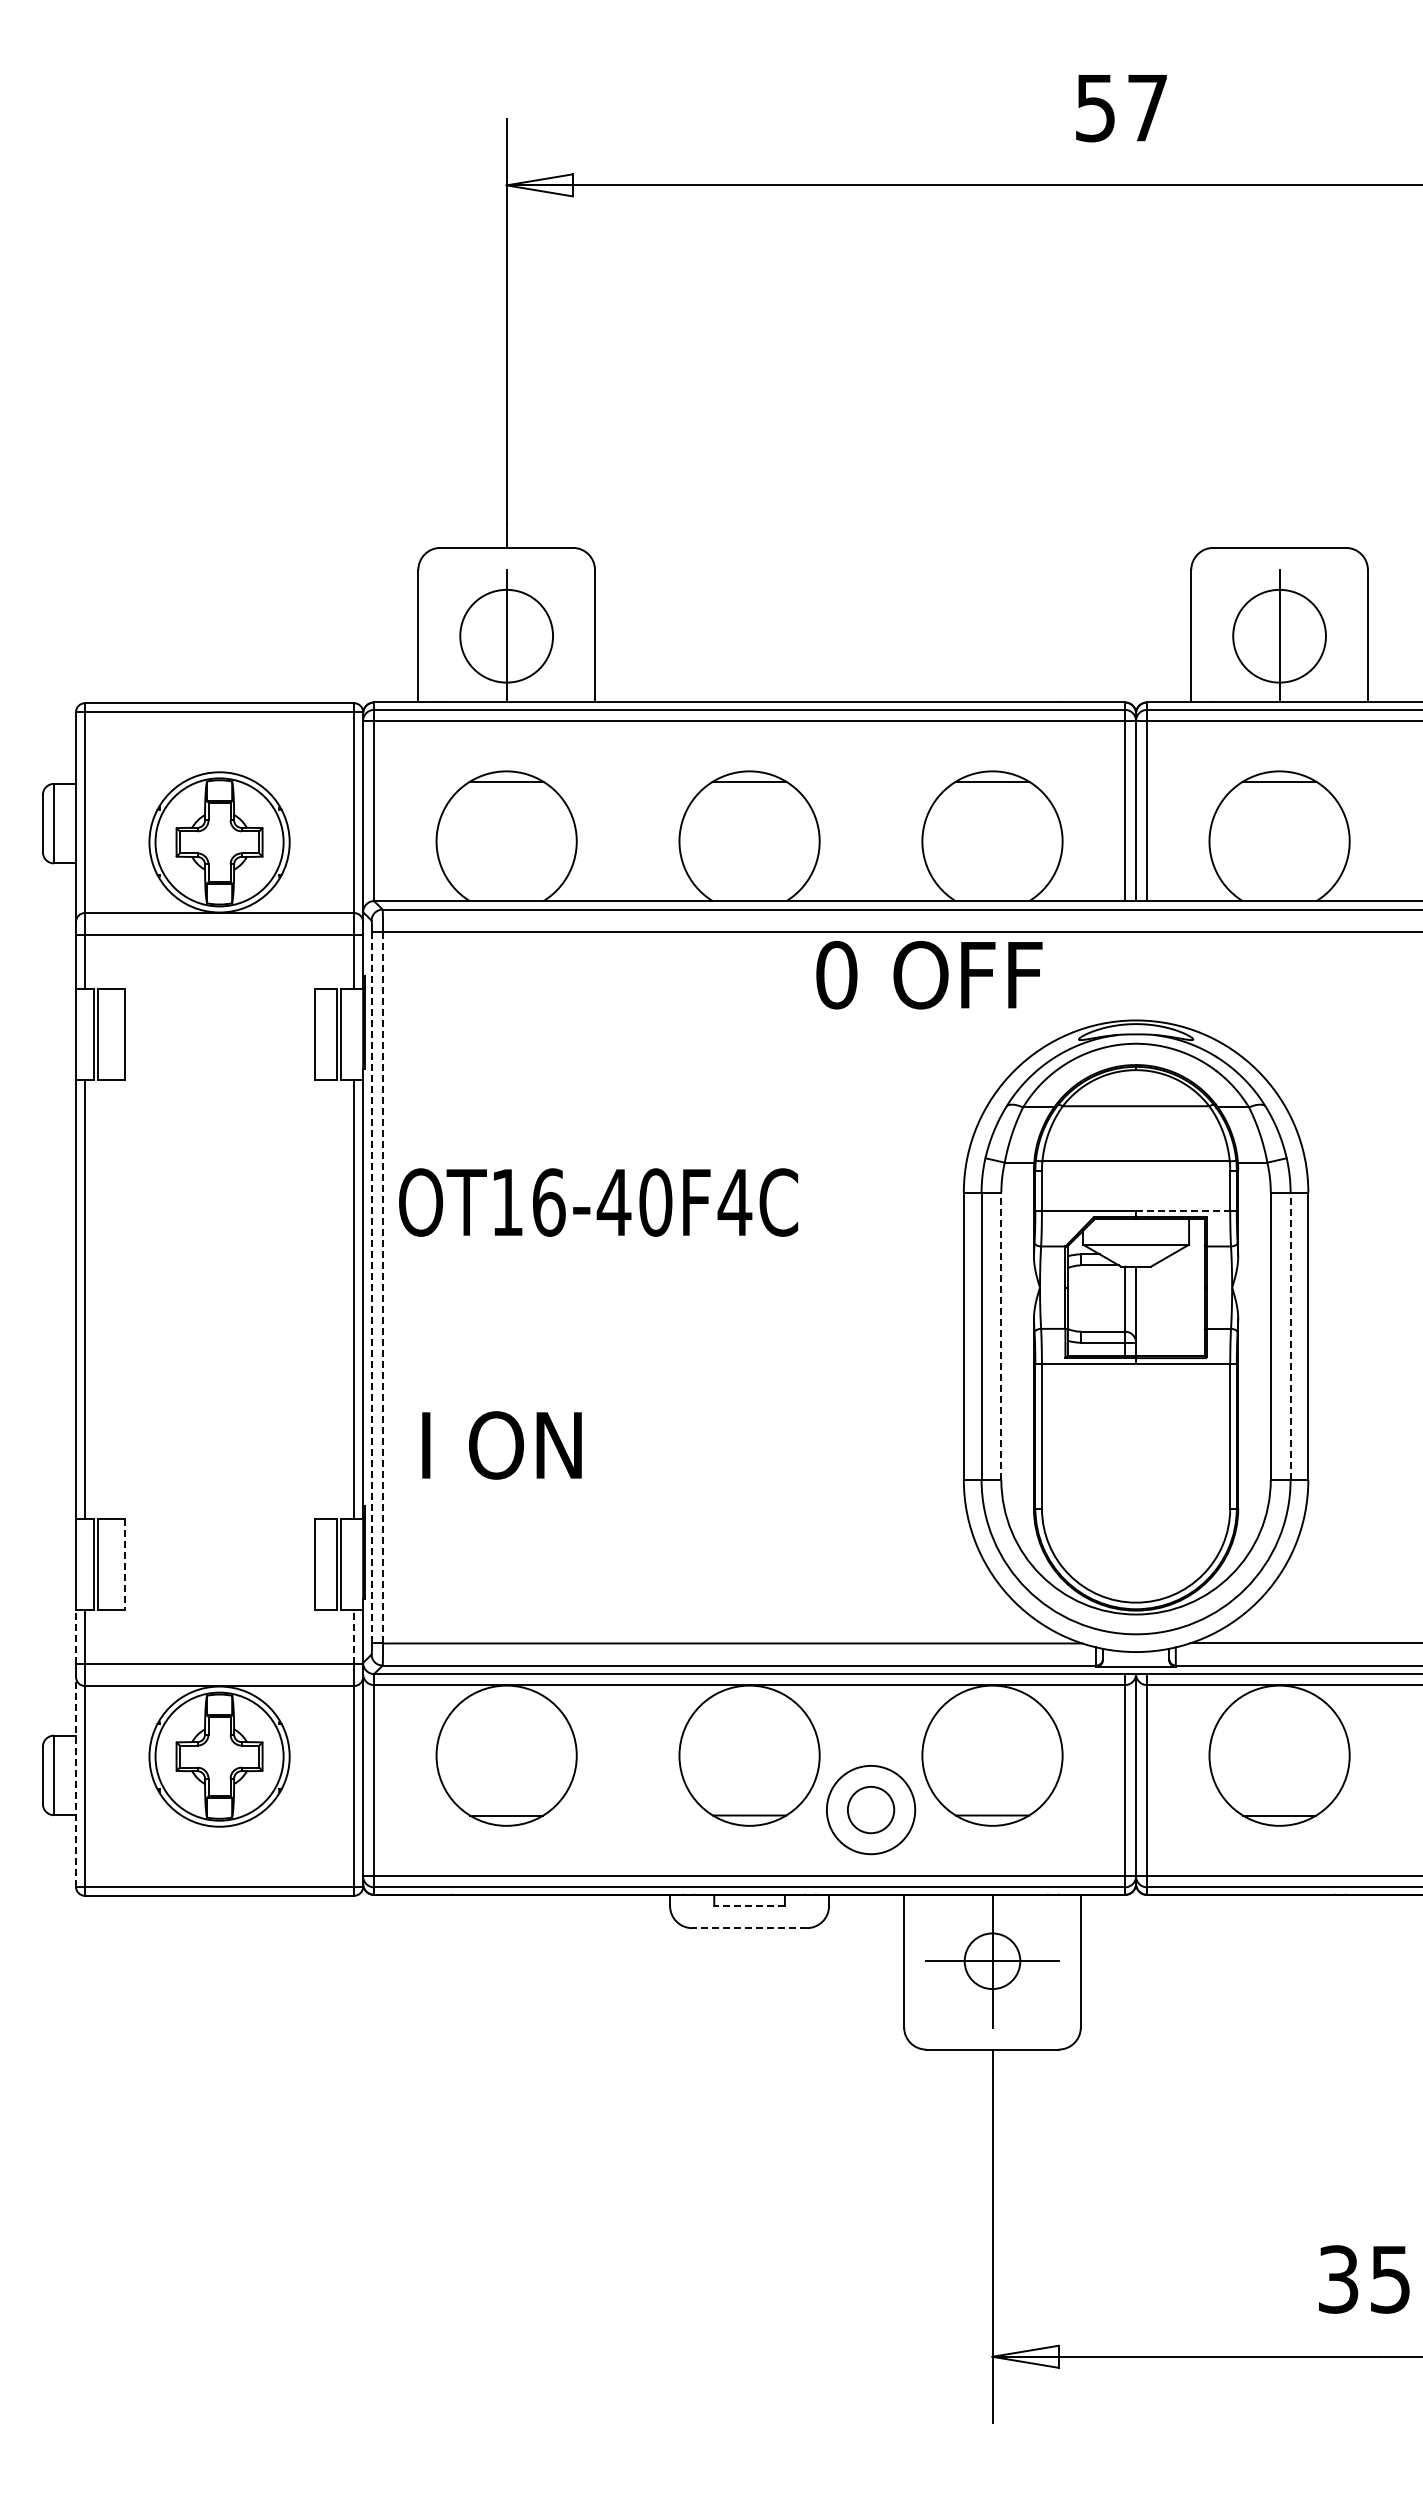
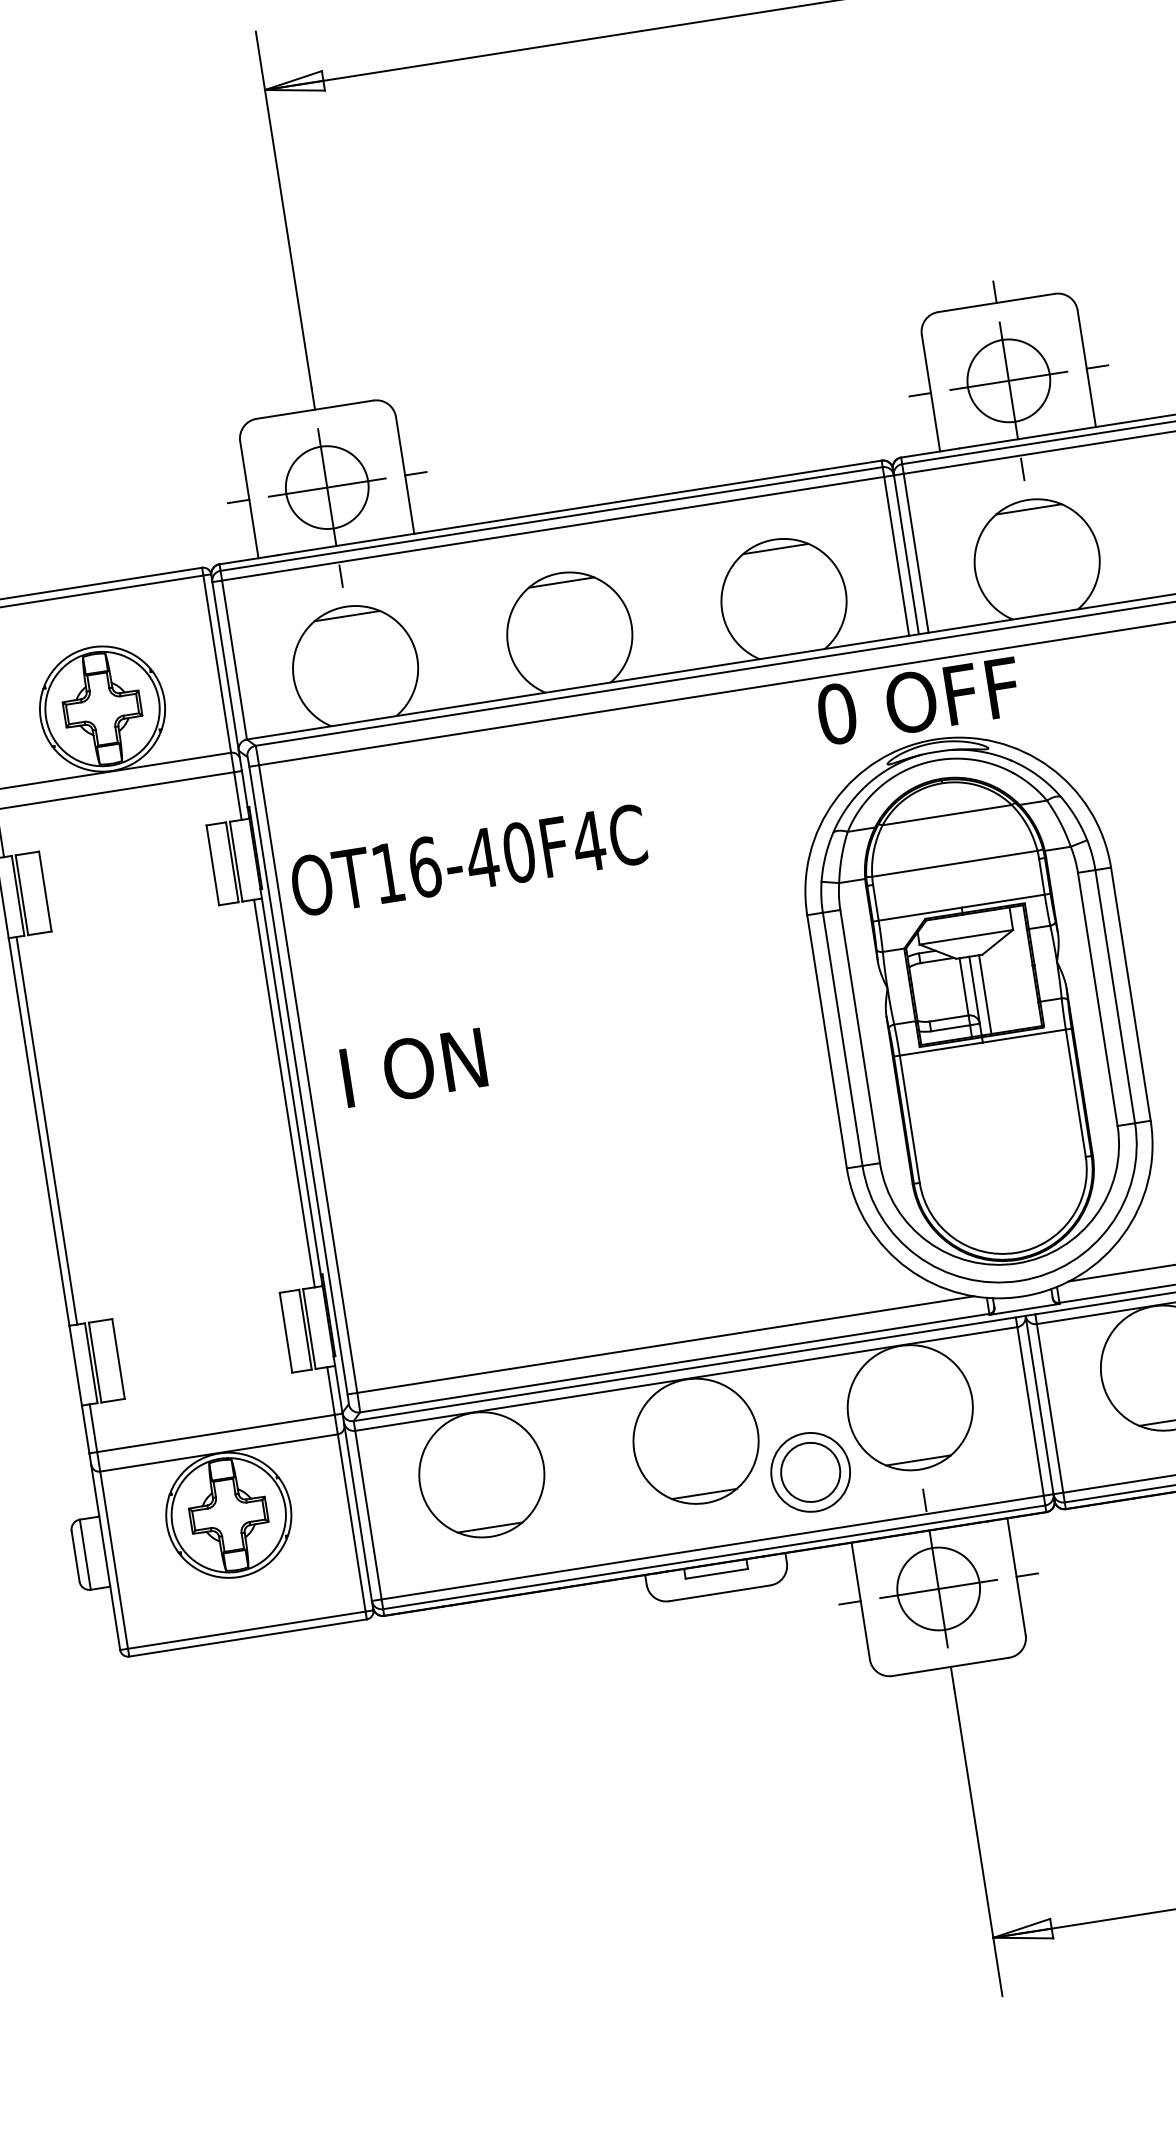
line: (1279, 535) -> (994, 292), added
line: (406, 636) -> (238, 501), added
line: (506, 636) -> (327, 487), added
line: (607, 636) -> (416, 473), added
line: (1178, 636) -> (919, 395), added
line: (1279, 636) -> (1008, 381), added
line: (1379, 636) -> (1097, 367), added
line: (506, 736) -> (340, 576), added
line: (1279, 736) -> (1022, 469), added
text: (929, 974) -> (918, 700), moved
text: (598, 1202) -> (468, 860), moved
line: (1183, 1211) -> (1003, 901), dashed -> solid
line: (372, 1287) -> (298, 1080), dashed -> solid
line: (383, 1287) -> (308, 1078), dashed -> solid
line: (1147, 1311) -> (985, 994), added
line: (1001, 1336) -> (860, 1036), dashed -> solid
line: (1290, 1336) -> (1115, 996), dashed -> solid
text: (501, 1445) -> (413, 1067), moved
line: (124, 1565) -> (118, 1359), dashed -> solid
line: (76, 1636) -> (86, 1429), dashed -> solid
line: (354, 1636) -> (331, 1390), dashed -> solid
line: (76, 1782) -> (106, 1557), dashed -> solid
circle: (870, 1809) -> (810, 1472), size x1.43
line: (992, 1860) -> (924, 1500), added
line: (749, 1906) -> (716, 1574), dashed -> solid
line: (749, 1928) -> (719, 1593), dashed -> solid
circle: (992, 1960) -> (938, 1588), size x1.67
line: (891, 1961) -> (849, 1603), added
line: (1092, 1961) -> (1026, 1575), added

